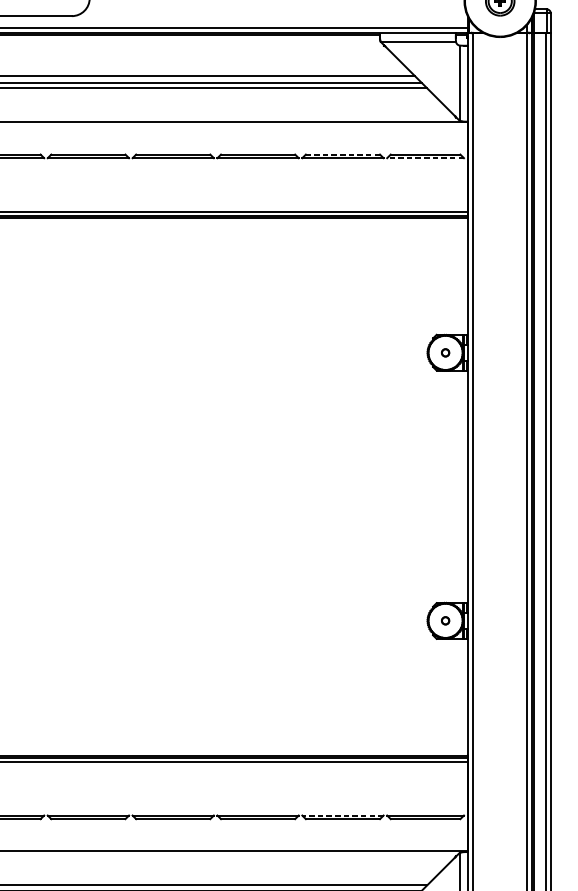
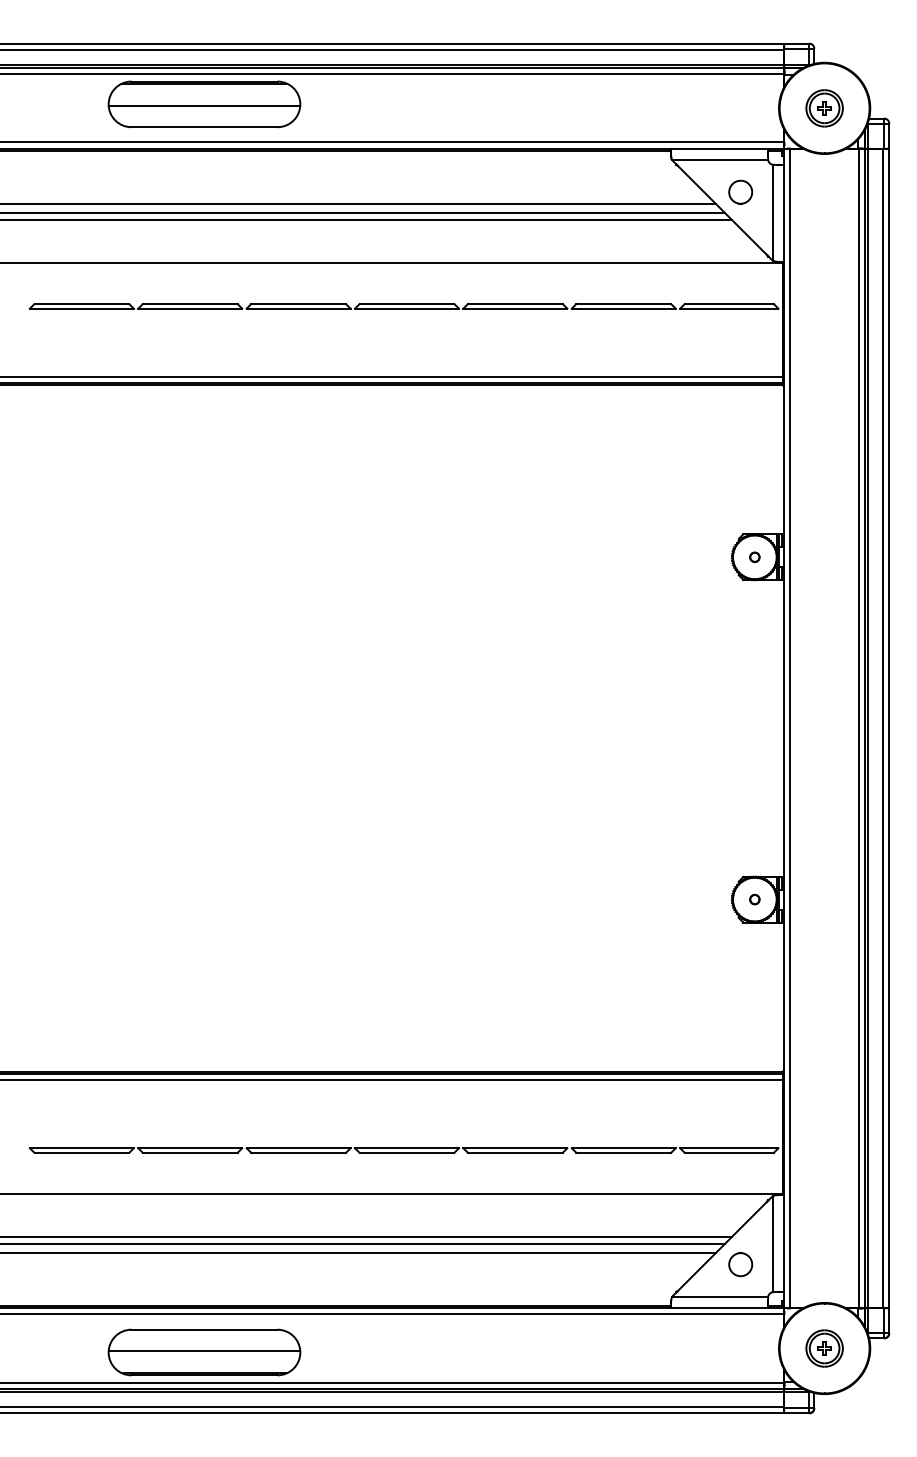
circle: (434, 66) -> (740, 191), added
line: (342, 154) -> (623, 304), dashed -> solid
line: (424, 158) -> (728, 308), dashed -> solid
line: (342, 815) -> (623, 1148), dashed -> solid

